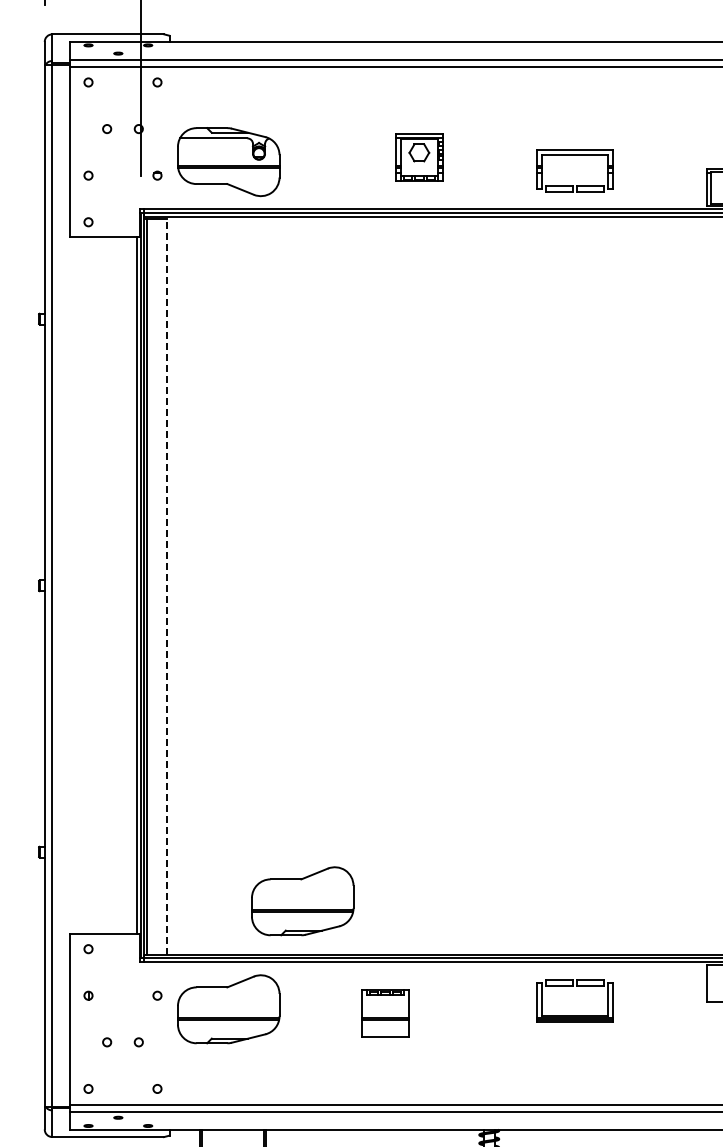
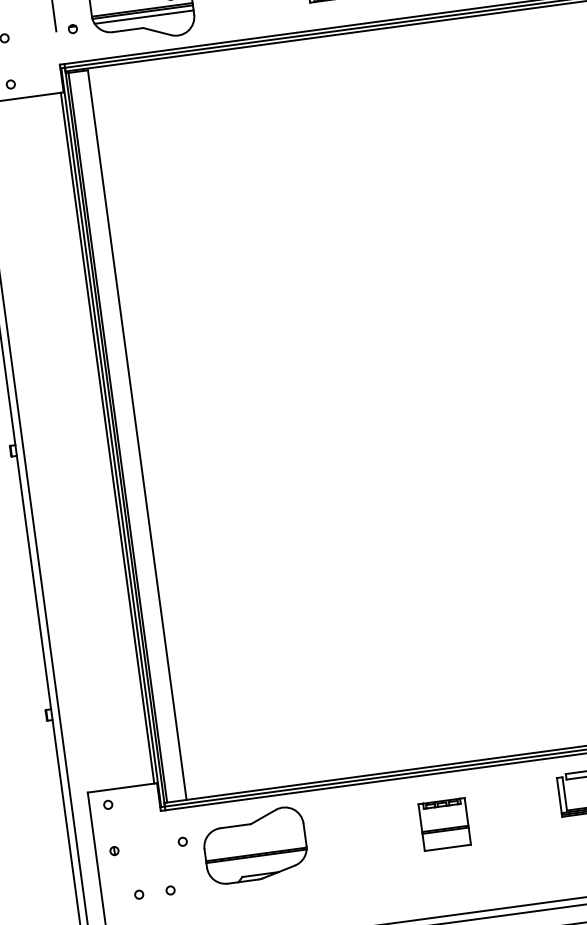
line: (229, 173) -> (144, 17), added
line: (166, 586) -> (136, 435), dashed -> solid
part: (302, 901) -> (313, 728), removed
part: (385, 1013) -> (444, 824), moved

